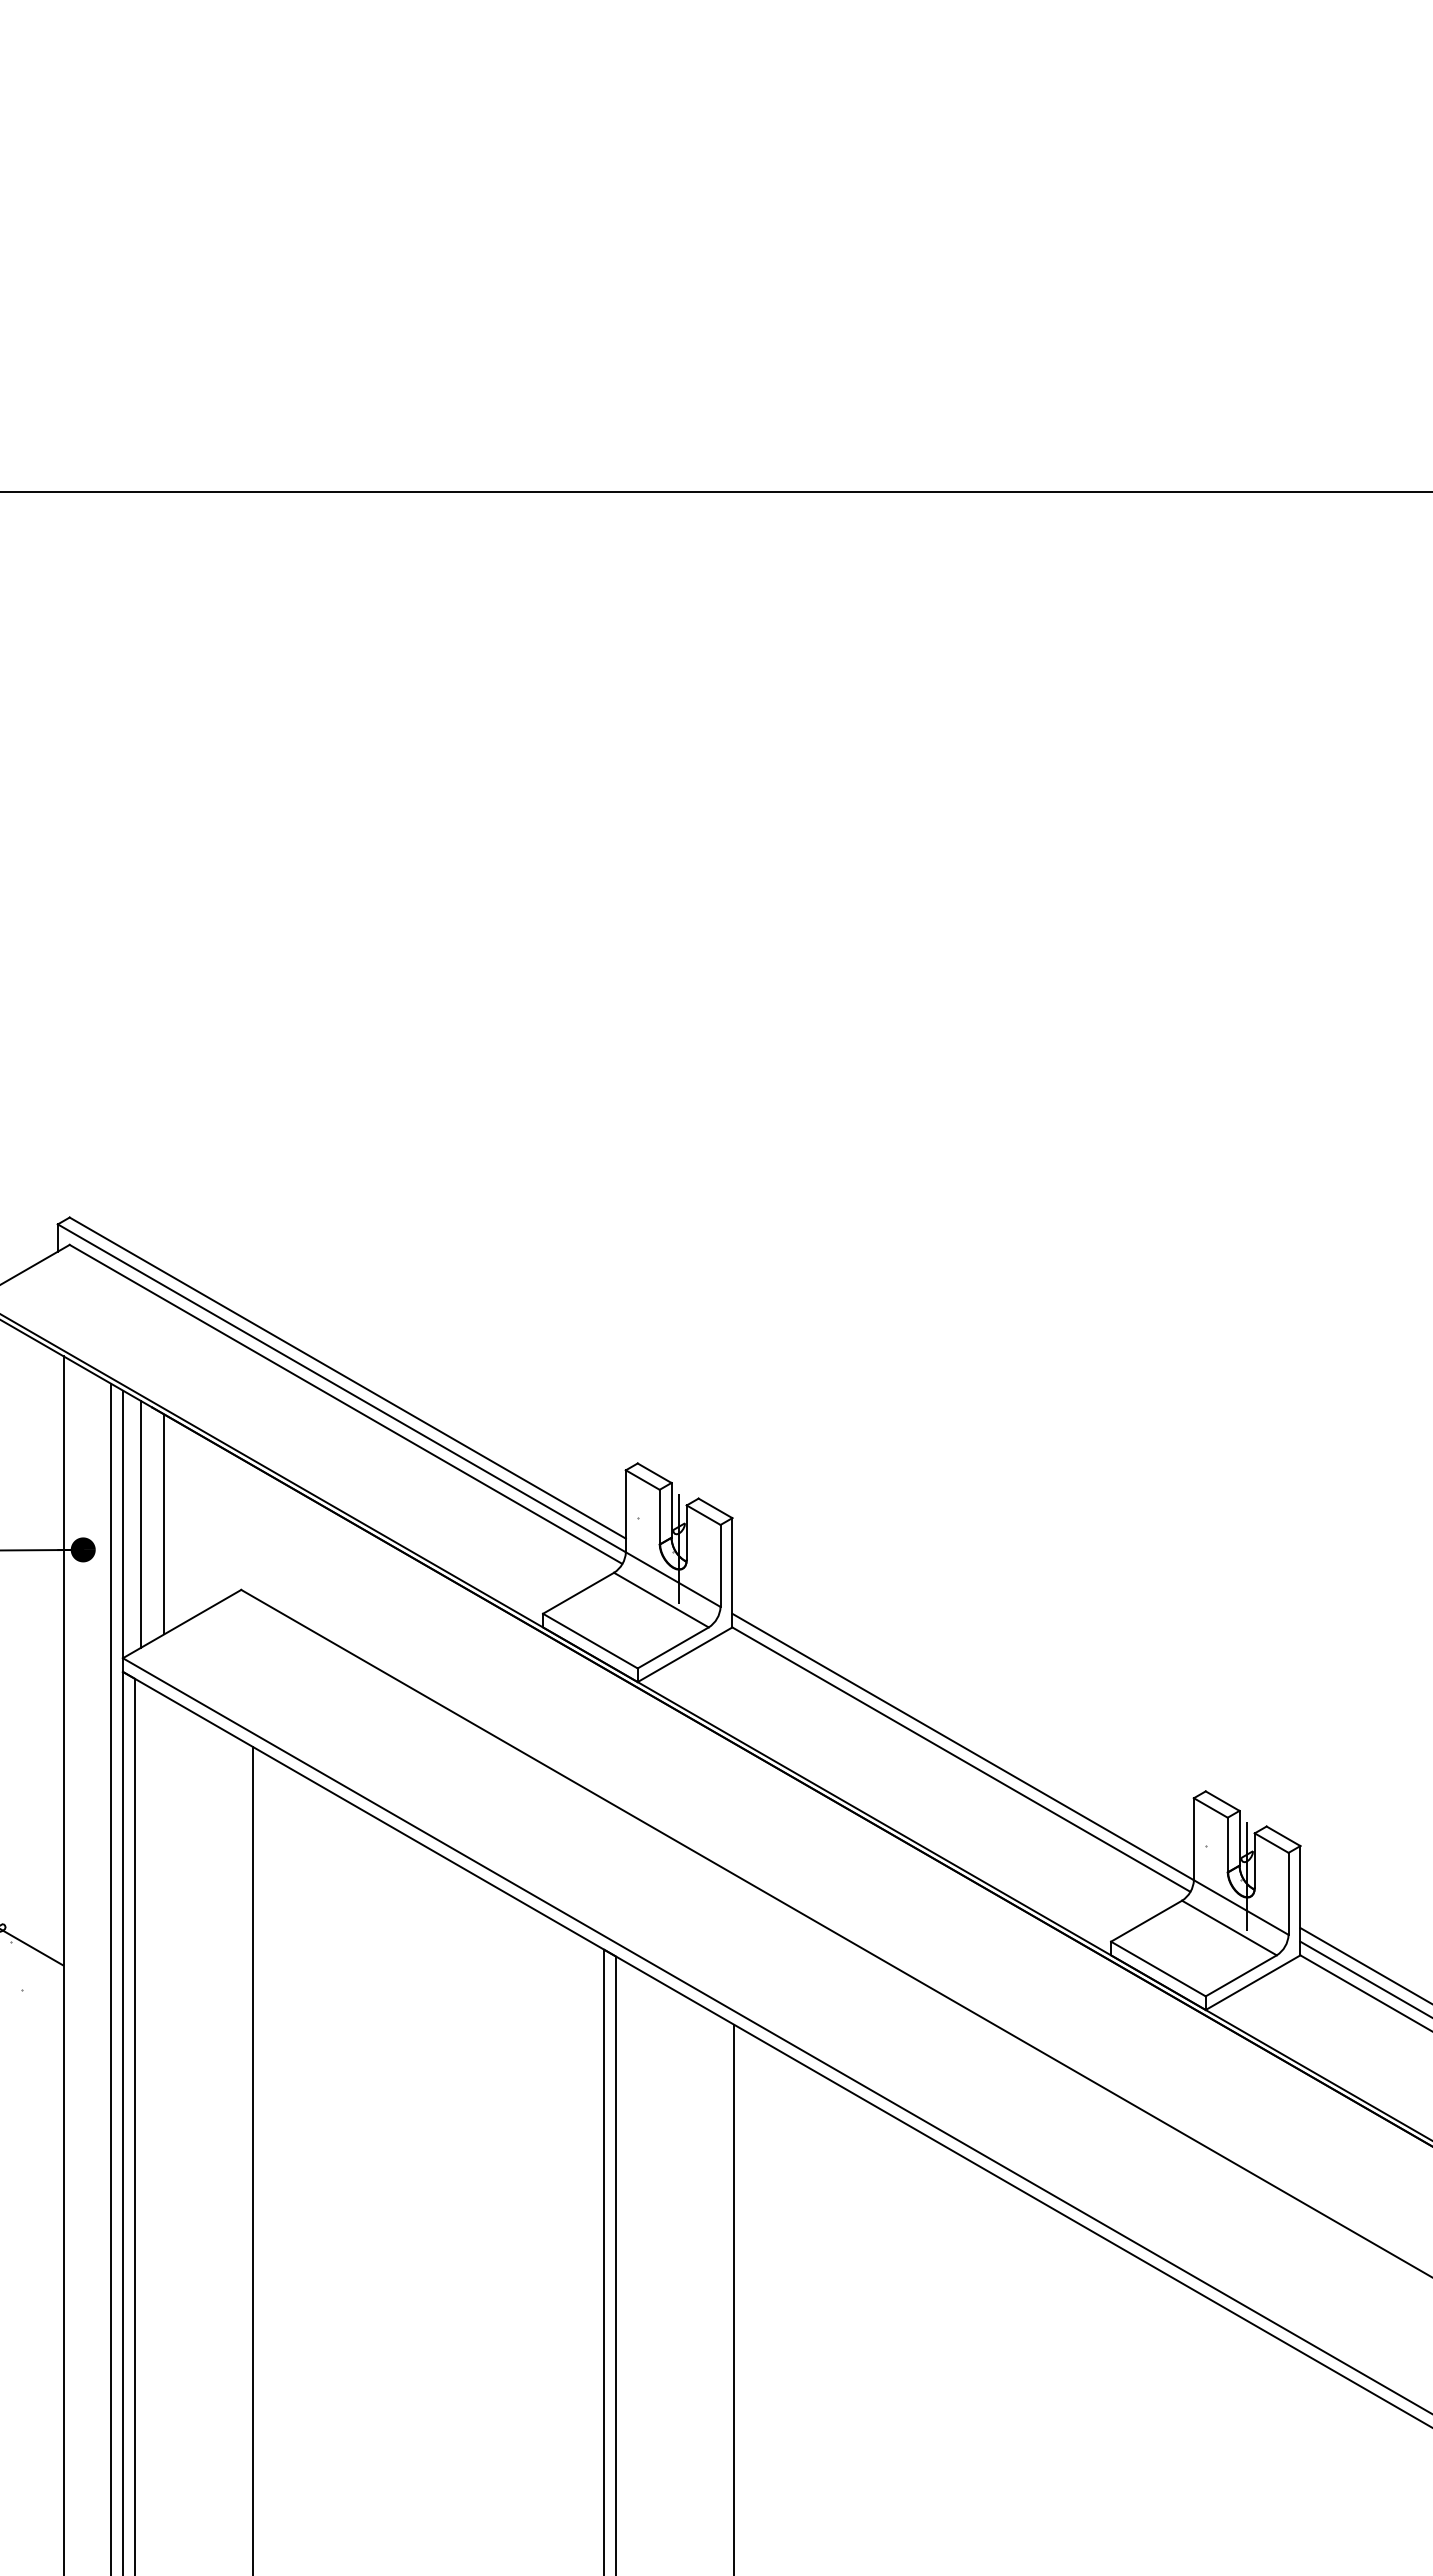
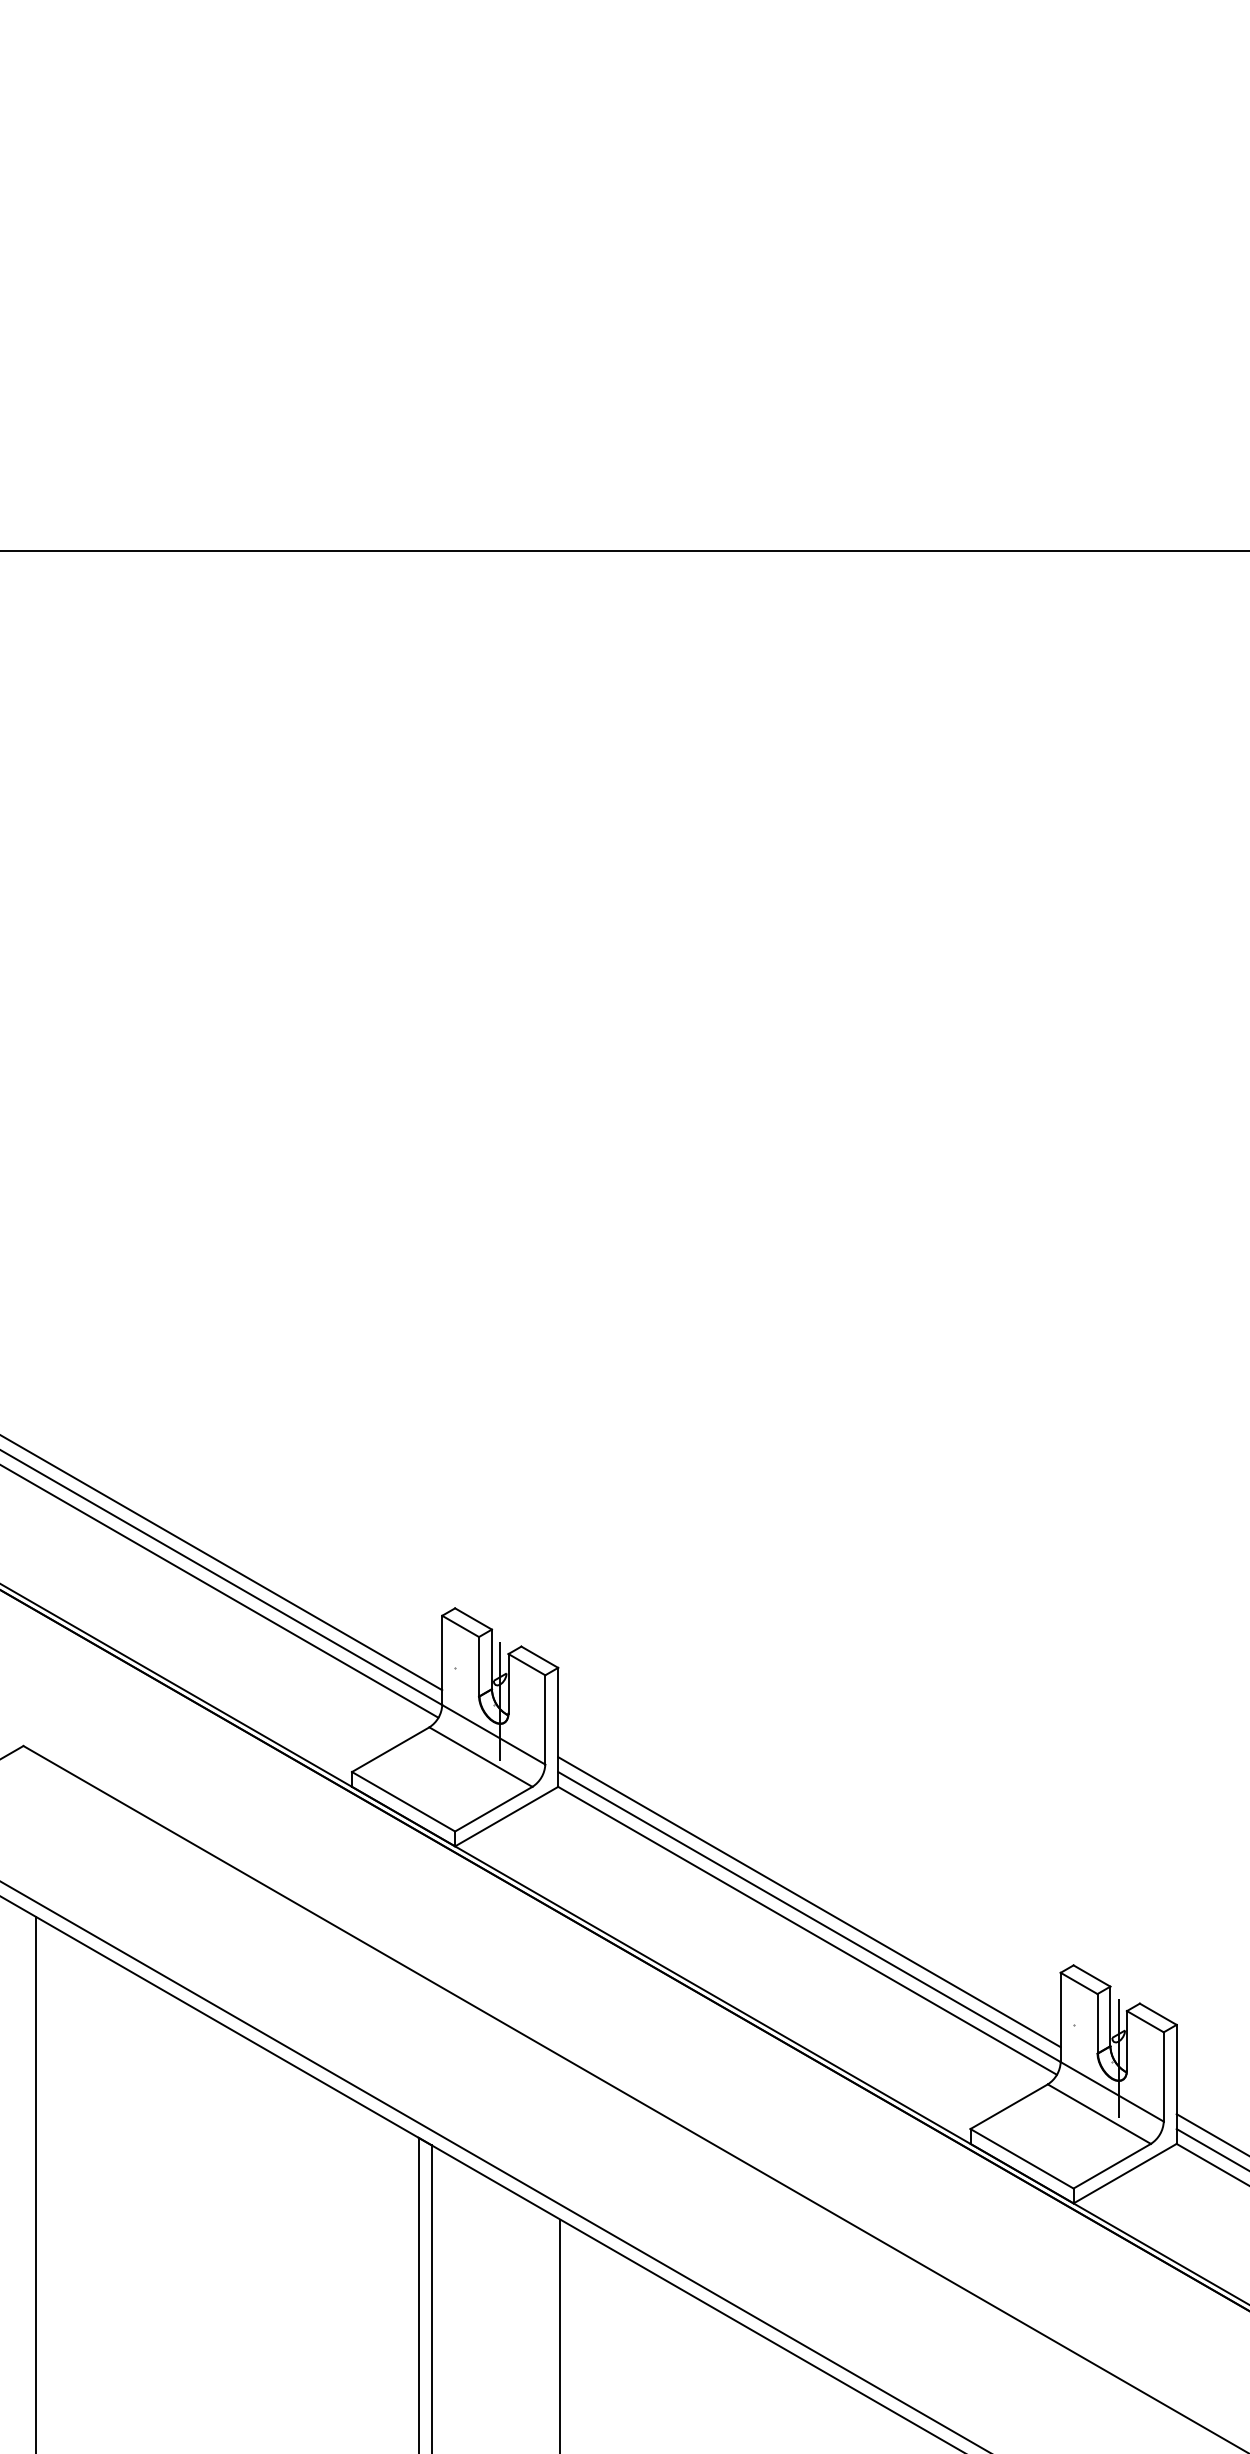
line: (962, 1733) -> (808, 1902), added

